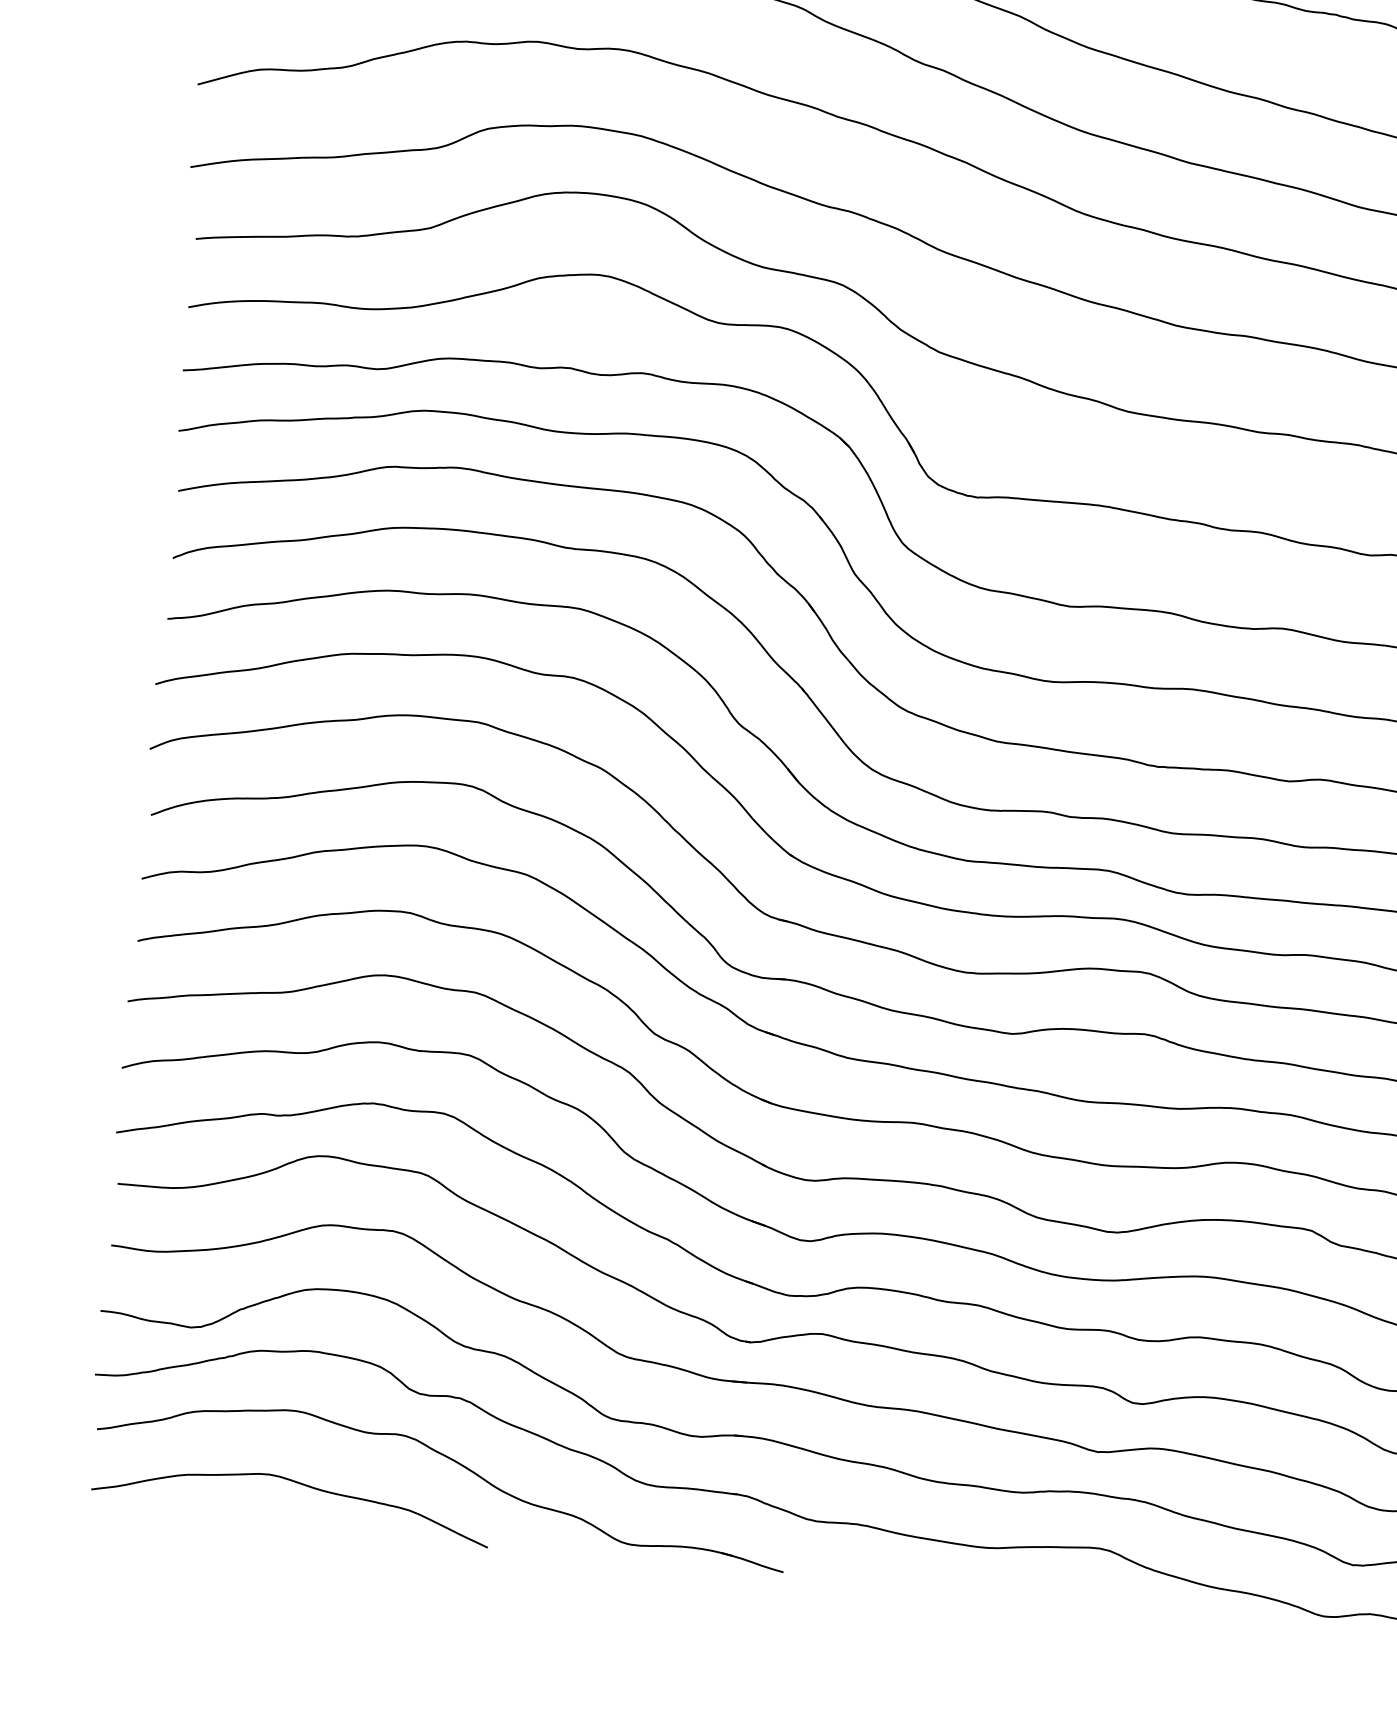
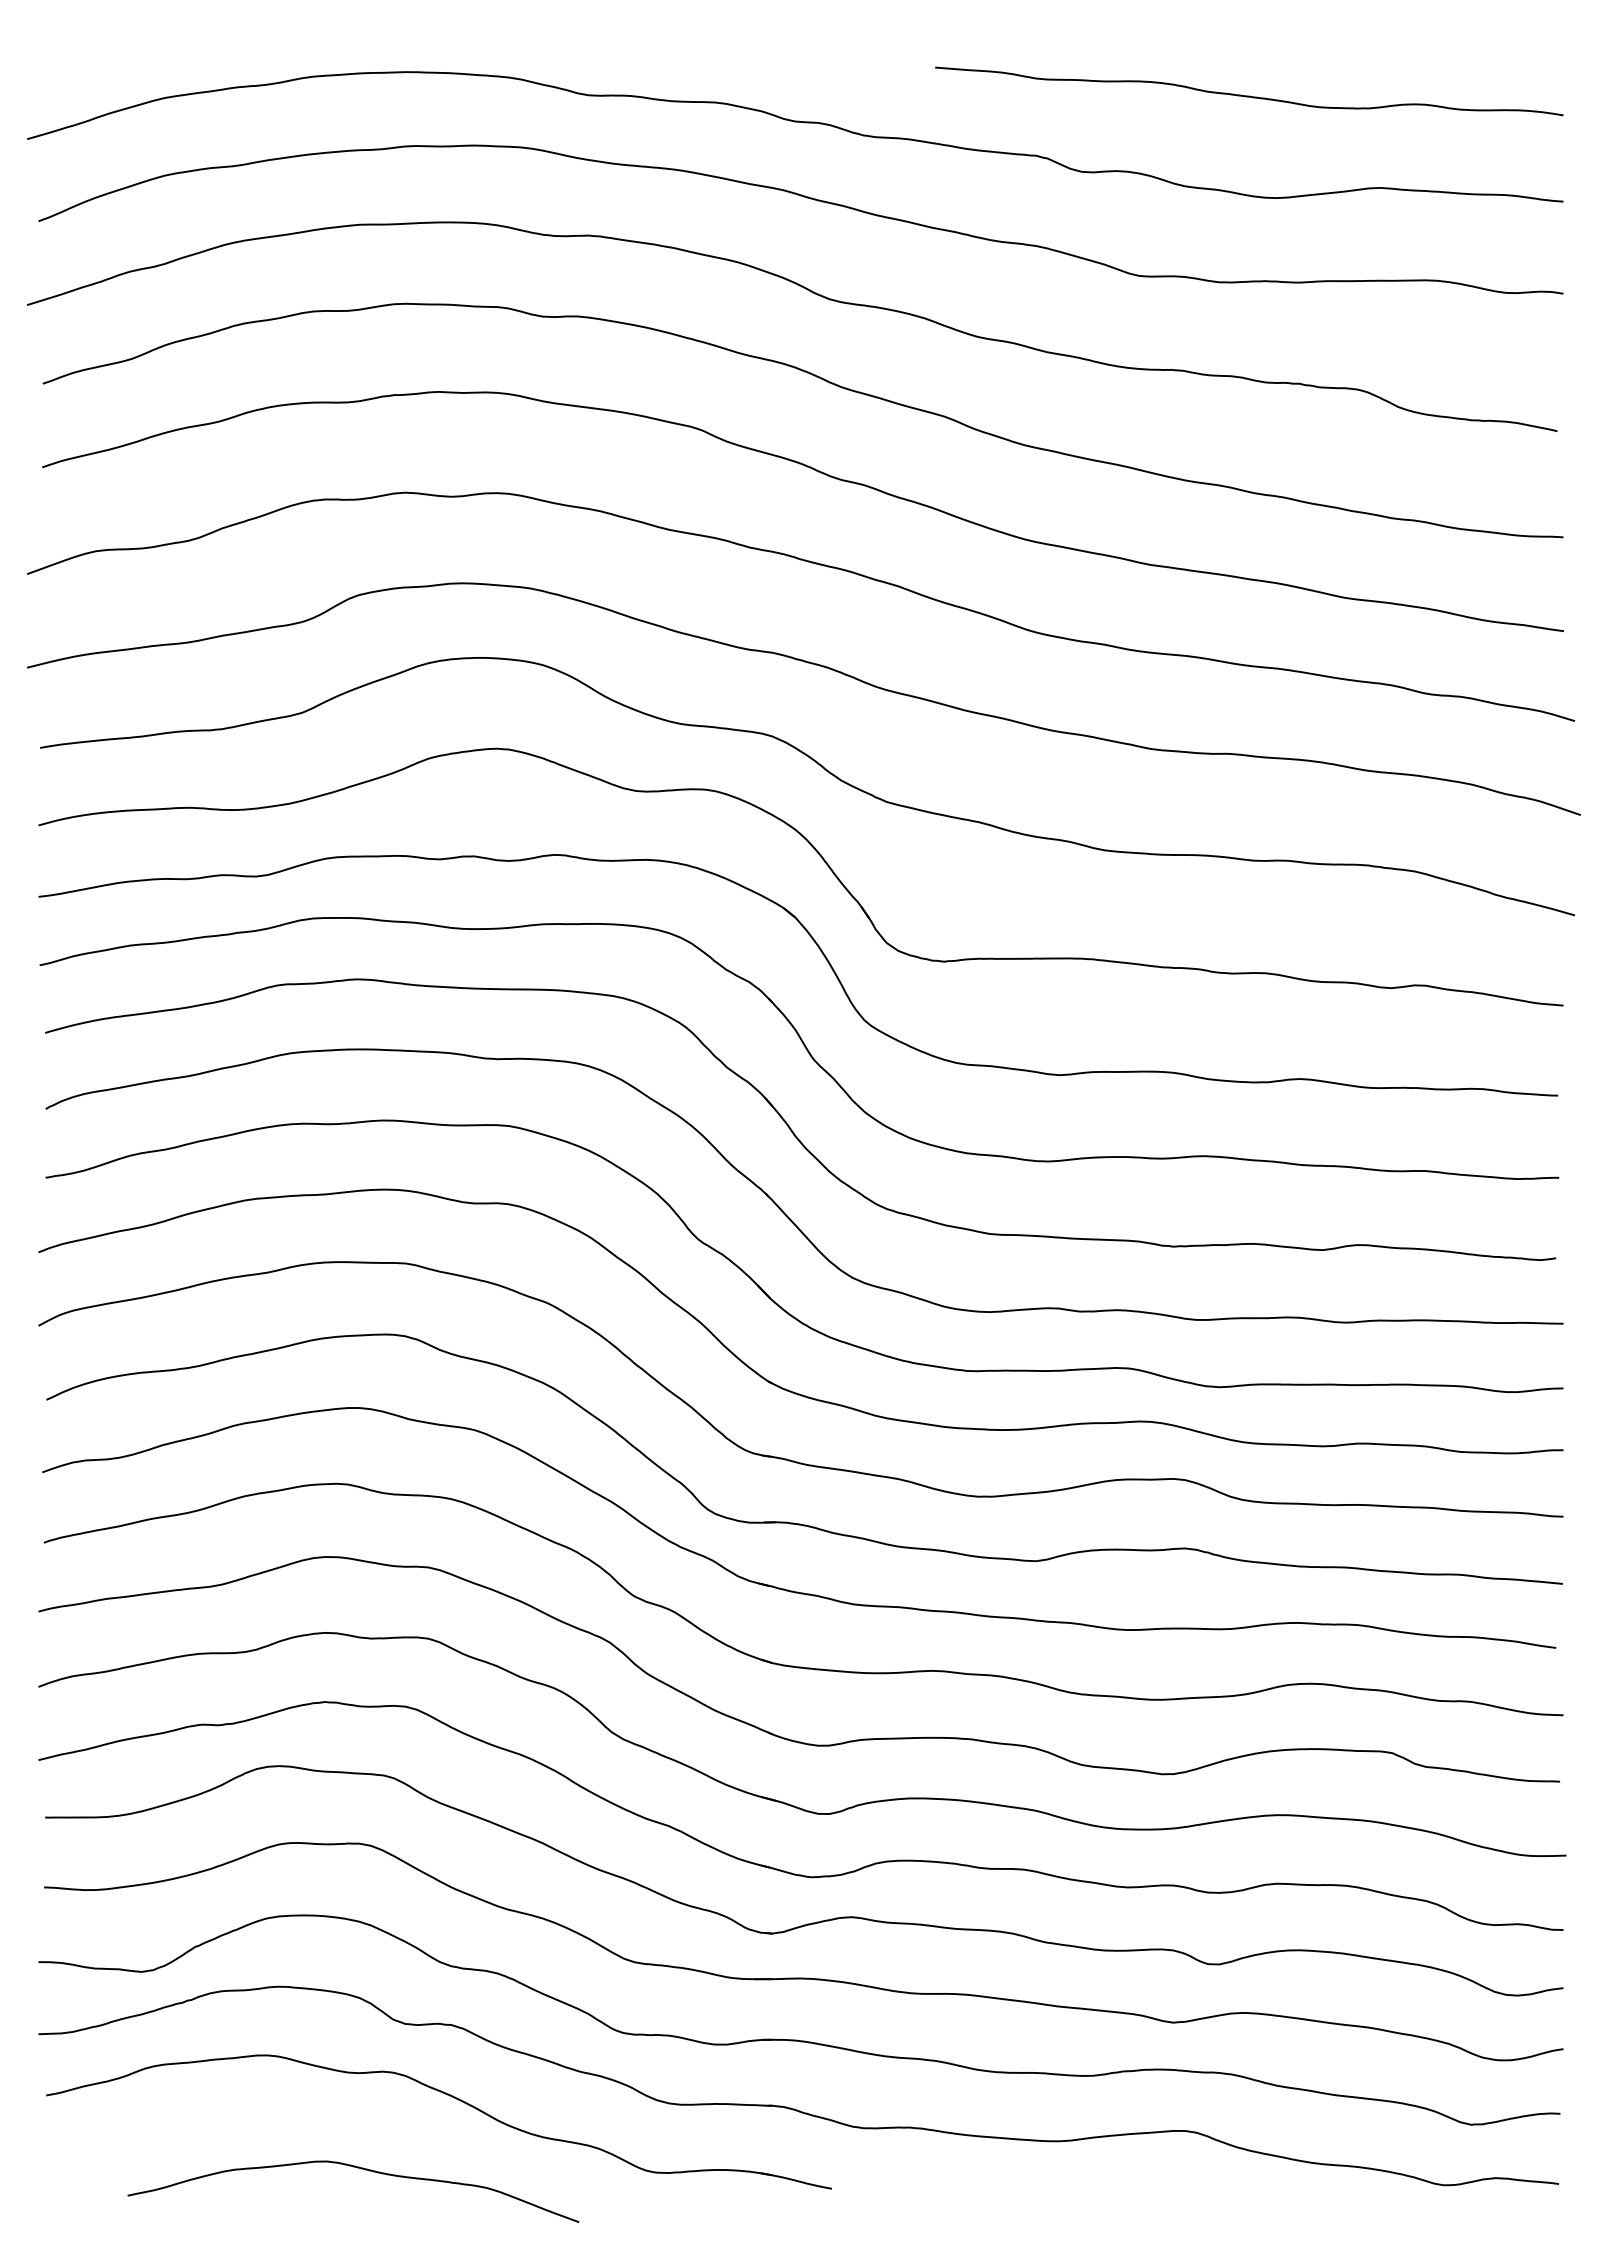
curve: (296, 1483) -> (357, 2168), moved

